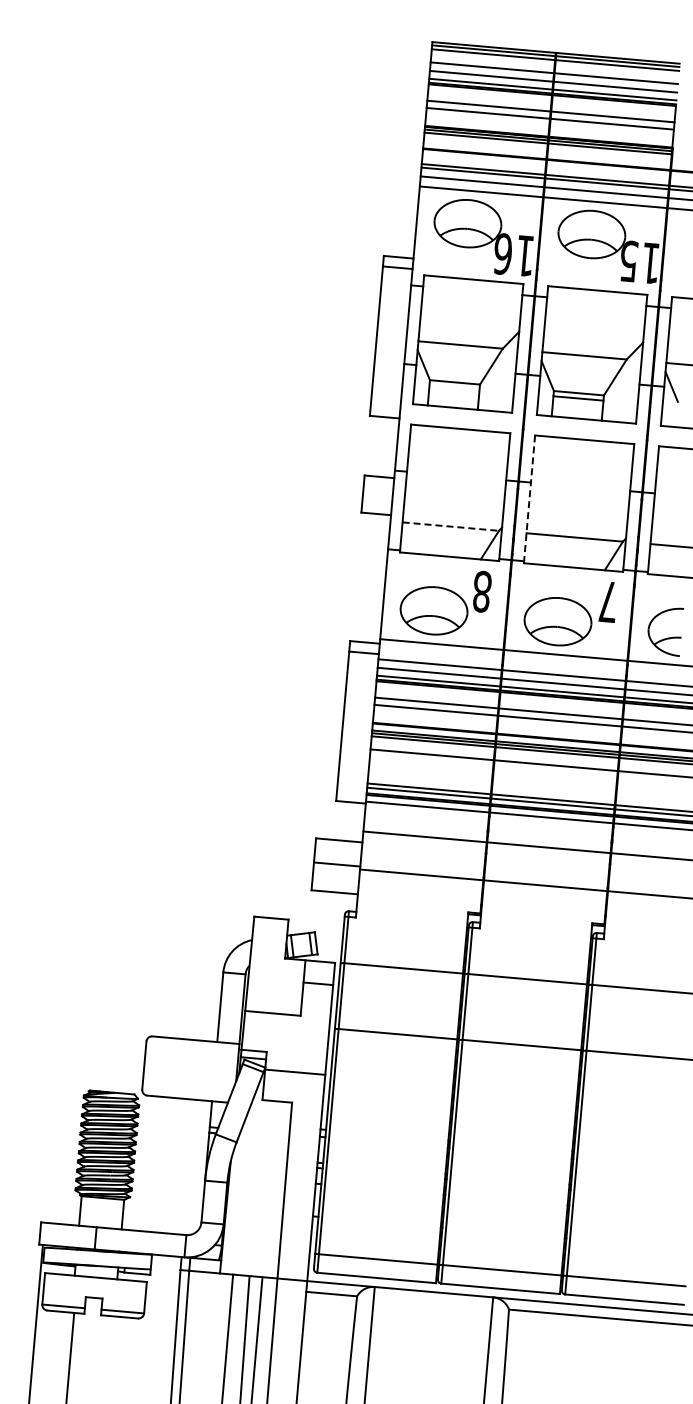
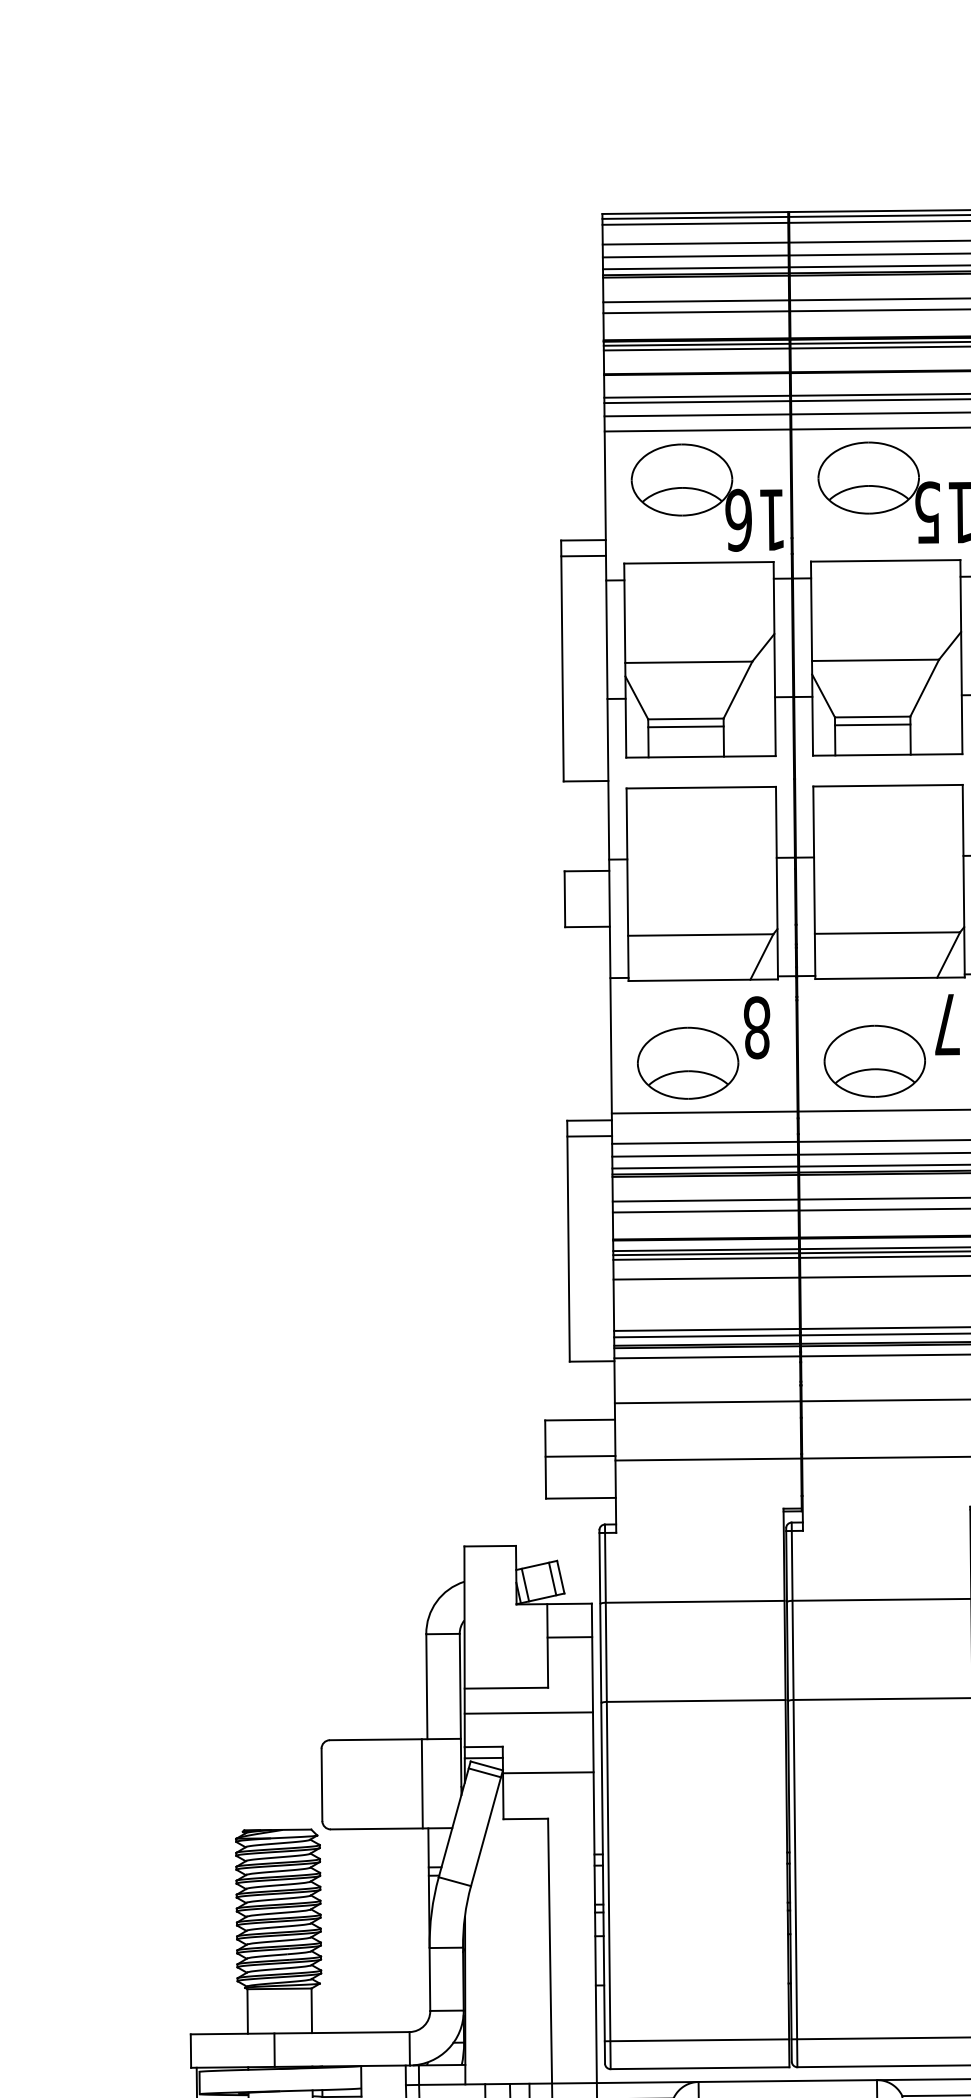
line: (454, 387) -> (685, 726), added
line: (529, 499) -> (814, 882), dashed -> solid
line: (451, 526) -> (701, 934), dashed -> solid
line: (285, 1031) -> (527, 1713), added
line: (210, 1070) -> (421, 1782), added

